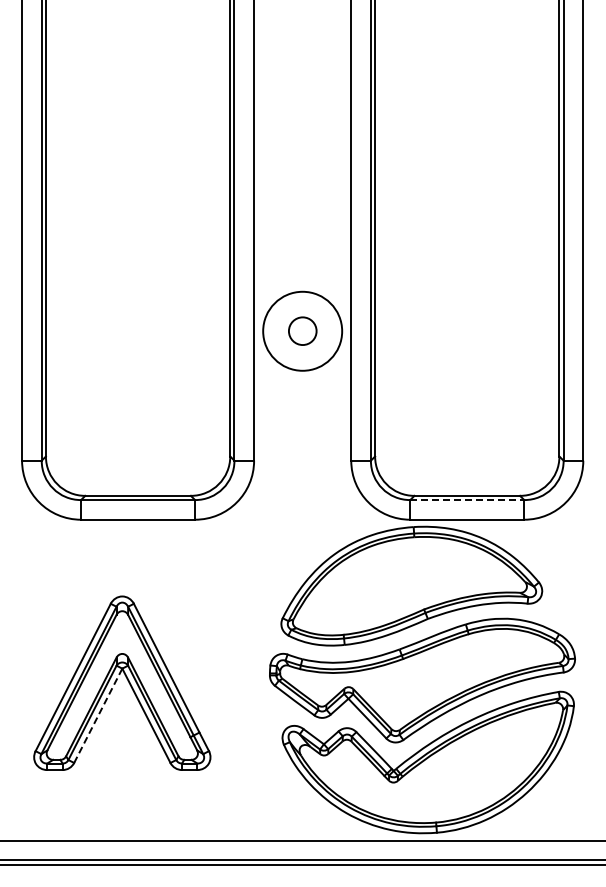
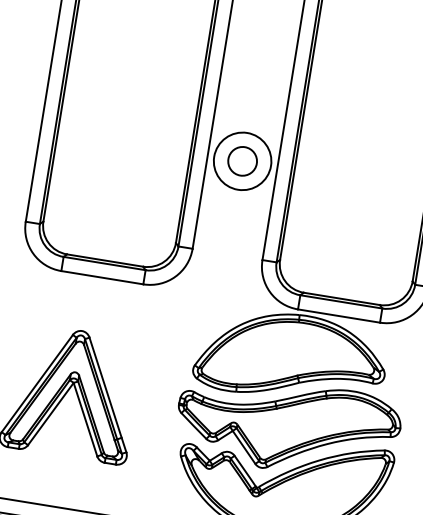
circle: (302, 330) -> (242, 160), size x1.43
line: (467, 500) -> (341, 302), dashed -> solid
line: (98, 715) -> (51, 413), dashed -> solid

